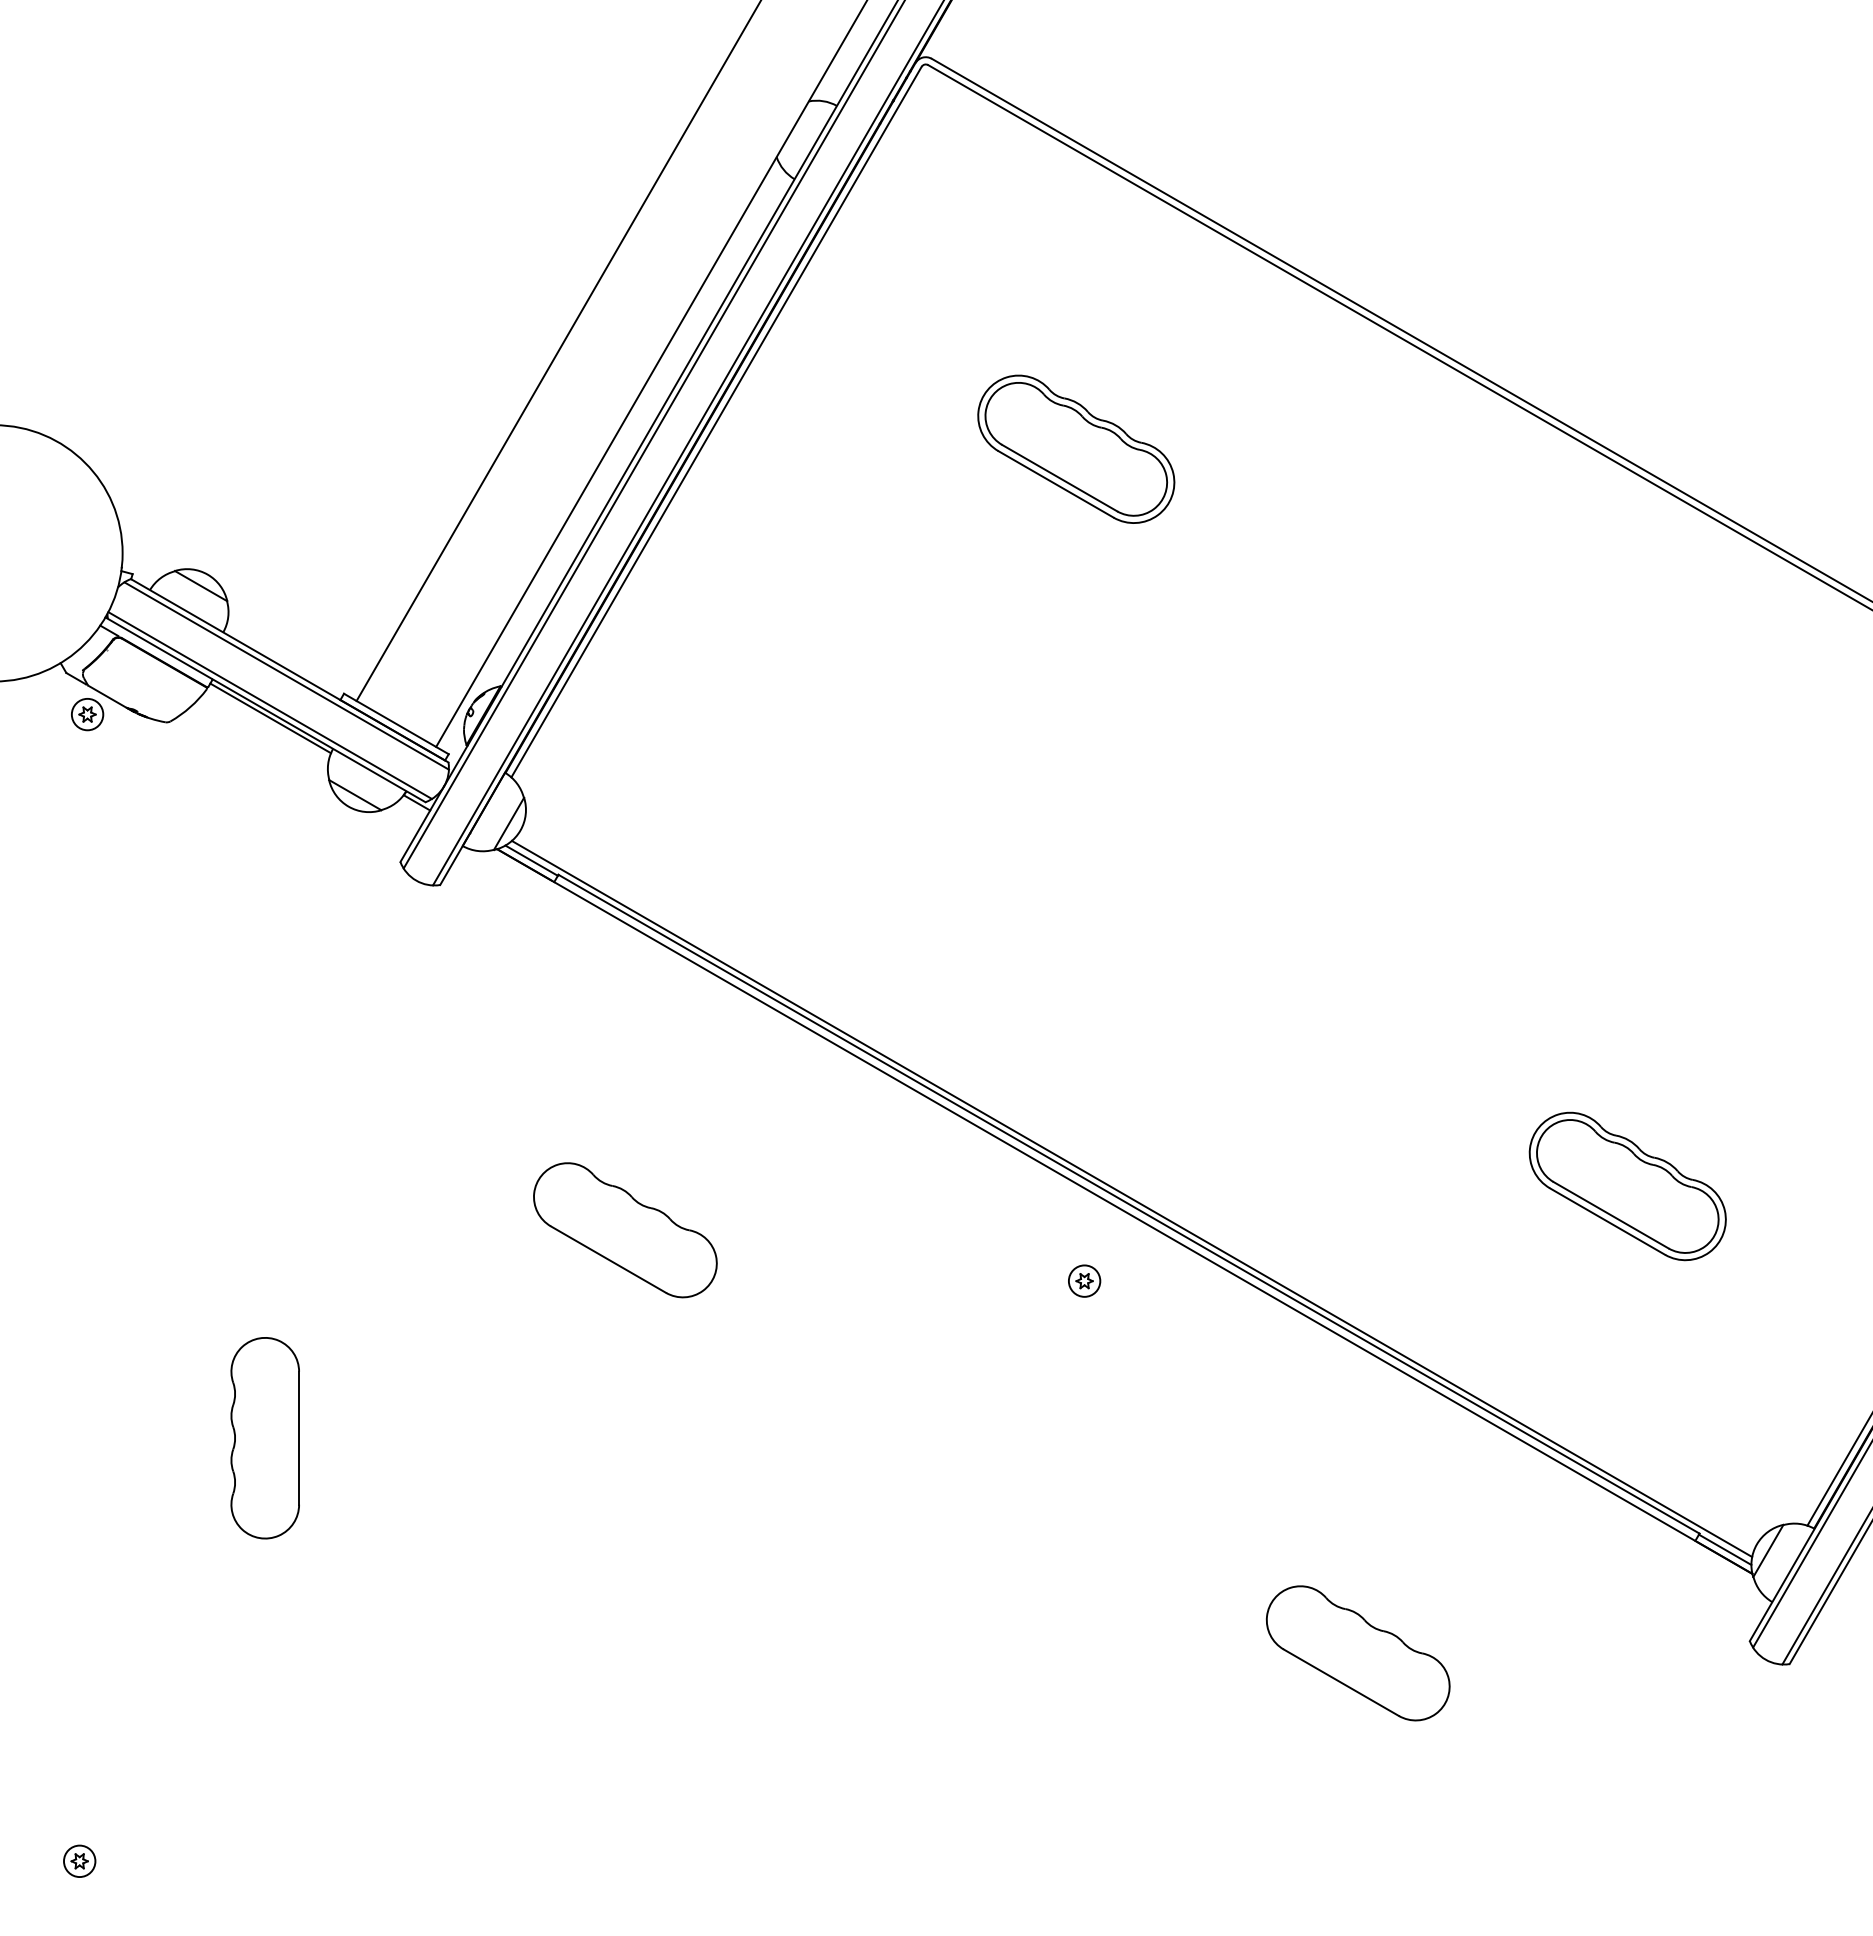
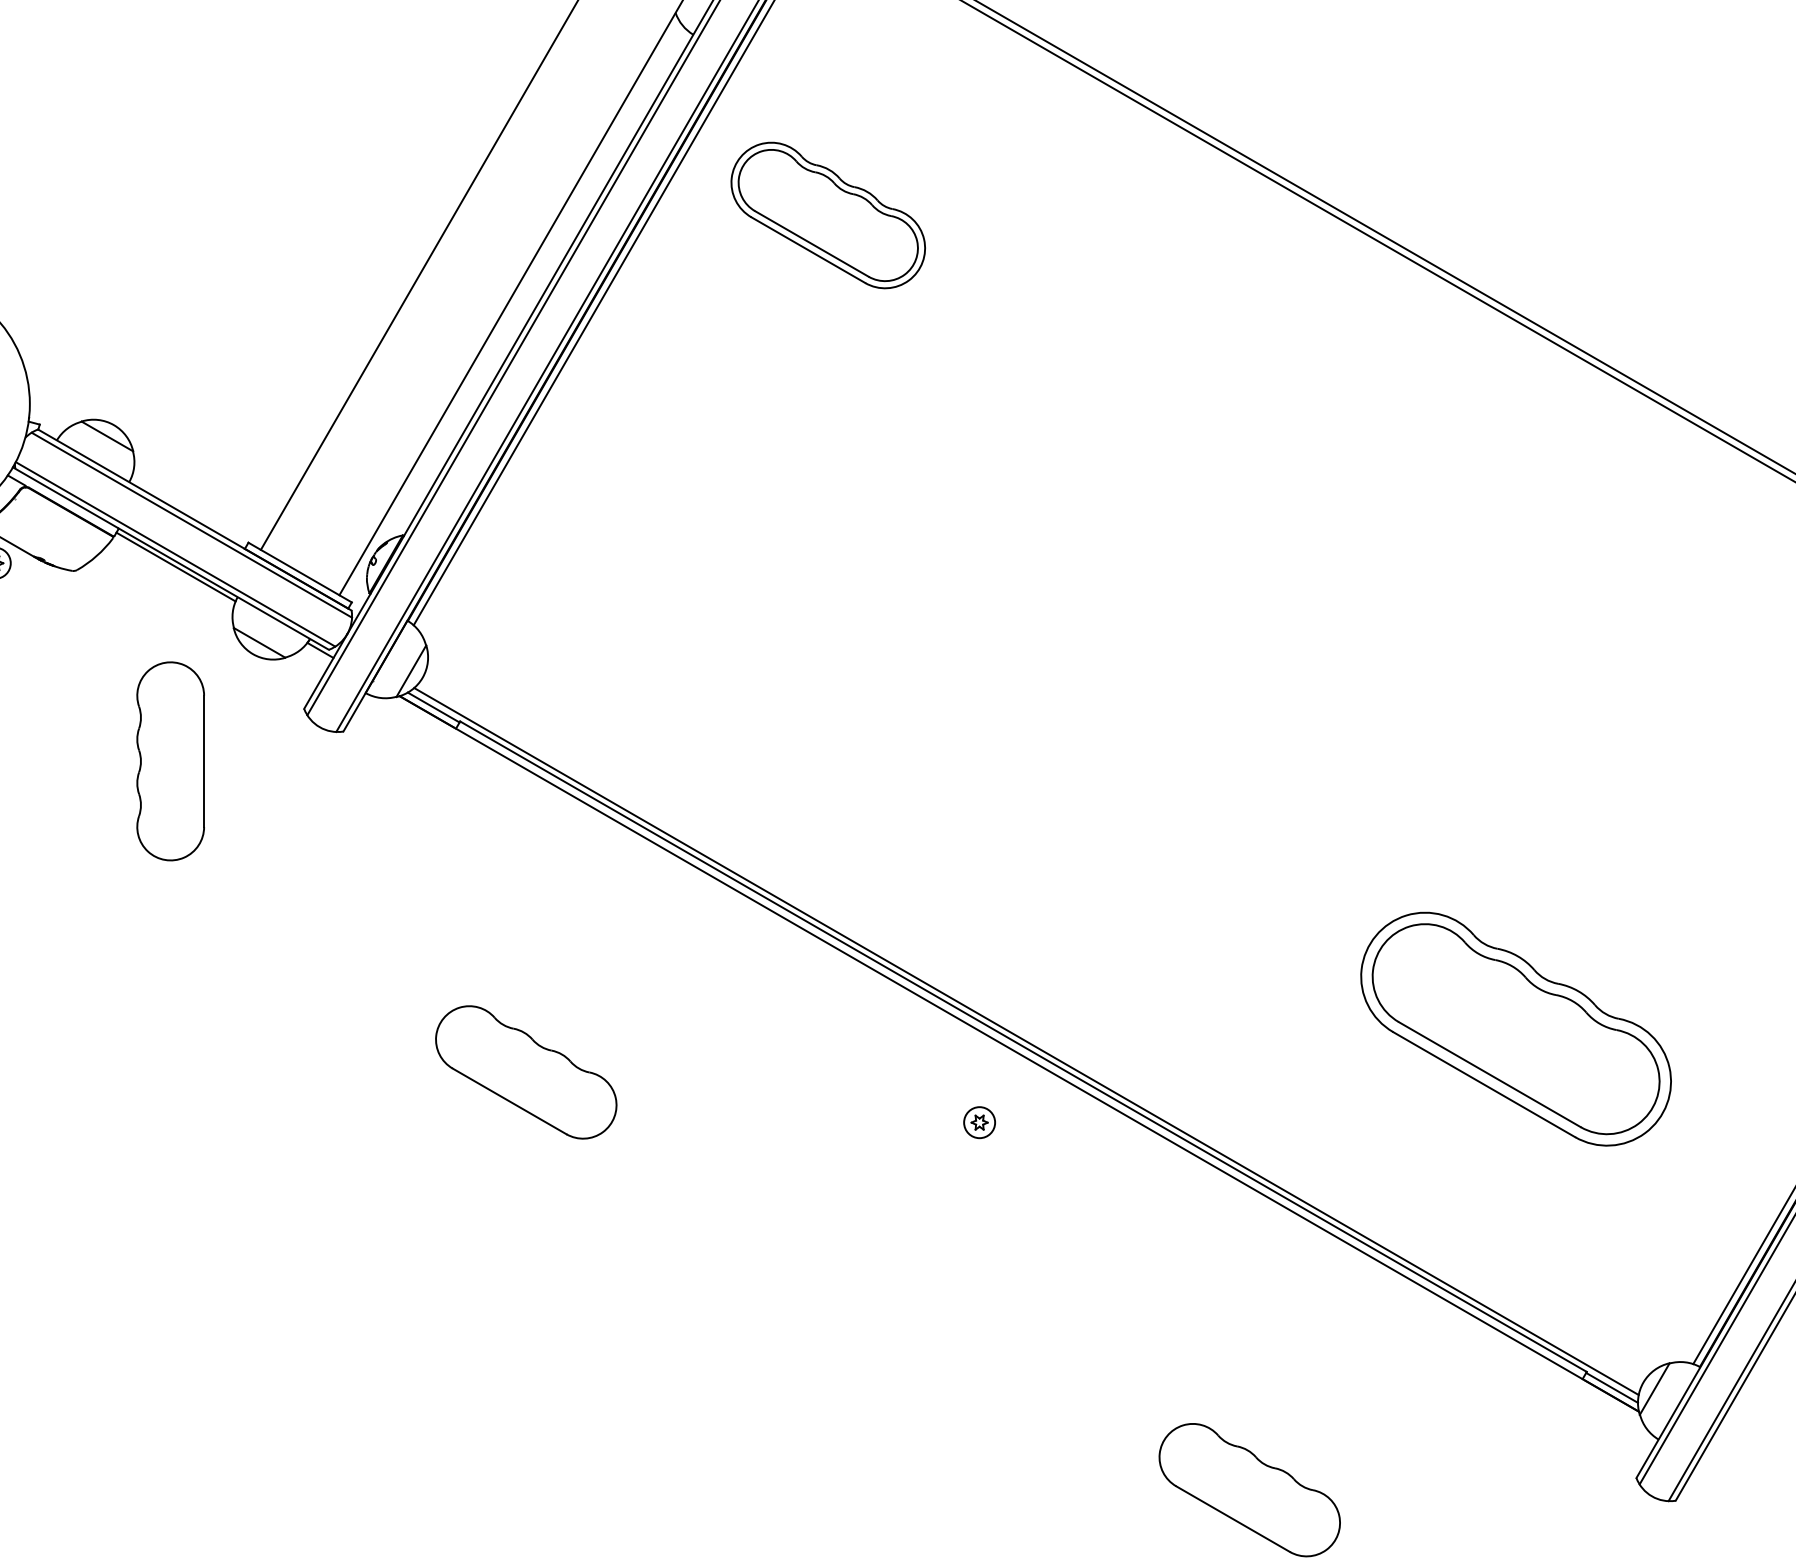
part: (1076, 448) -> (828, 214), moved
part: (1627, 1186) -> (1515, 1029), size x1.6
part: (264, 1438) -> (169, 761), moved

